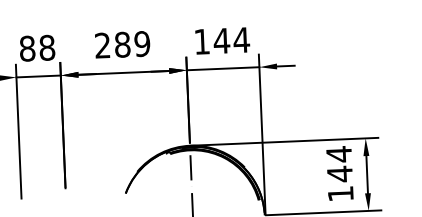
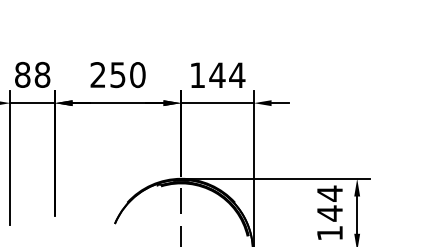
text: (132, 44) -> (127, 75), 289 -> 250

